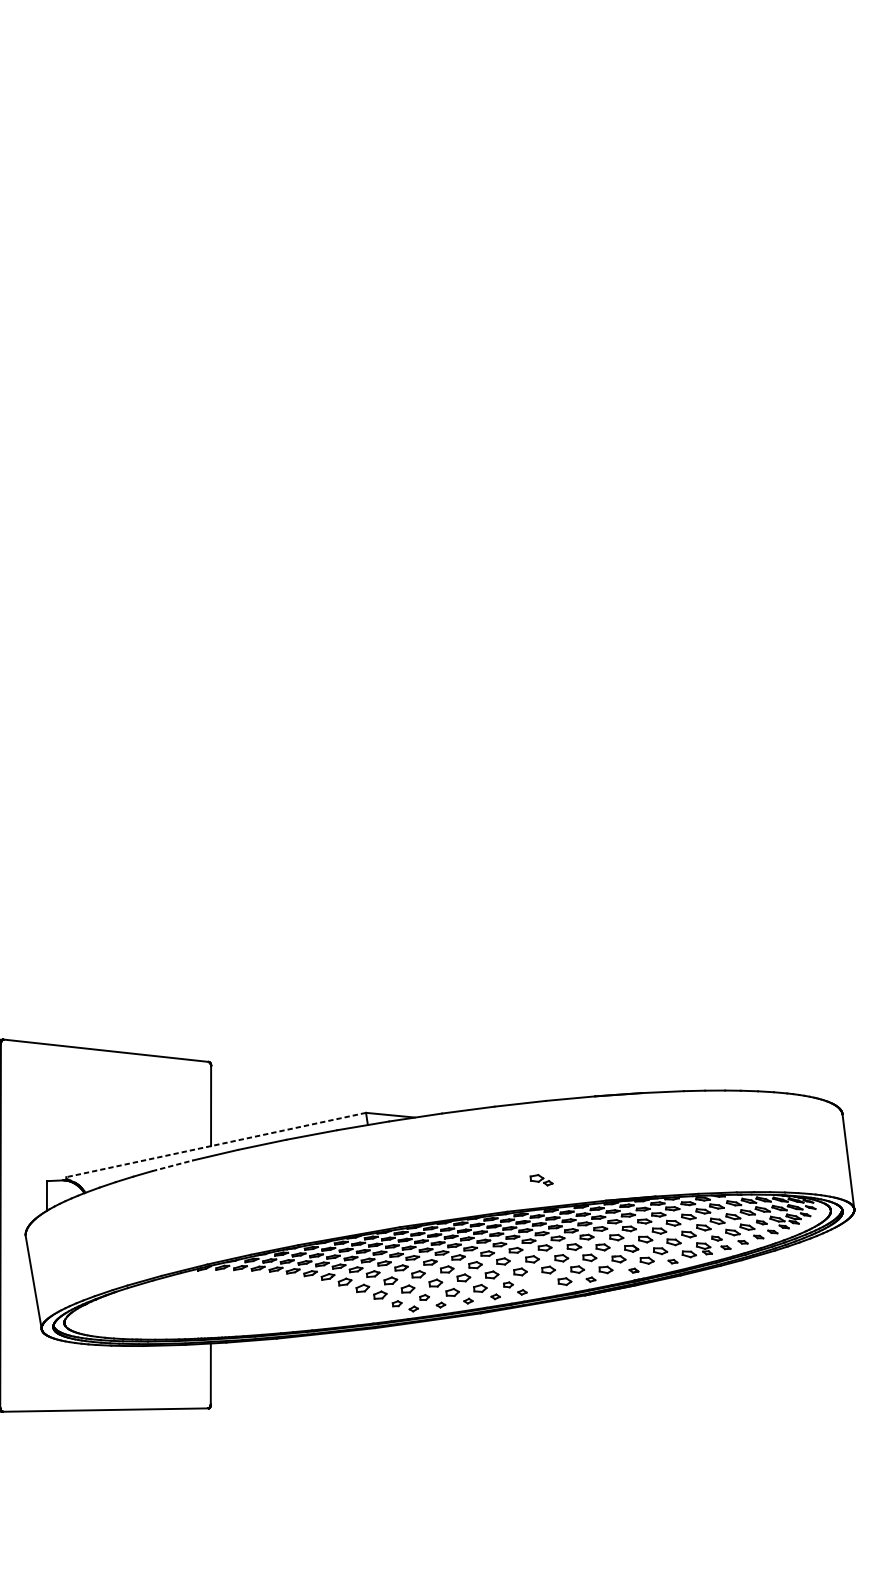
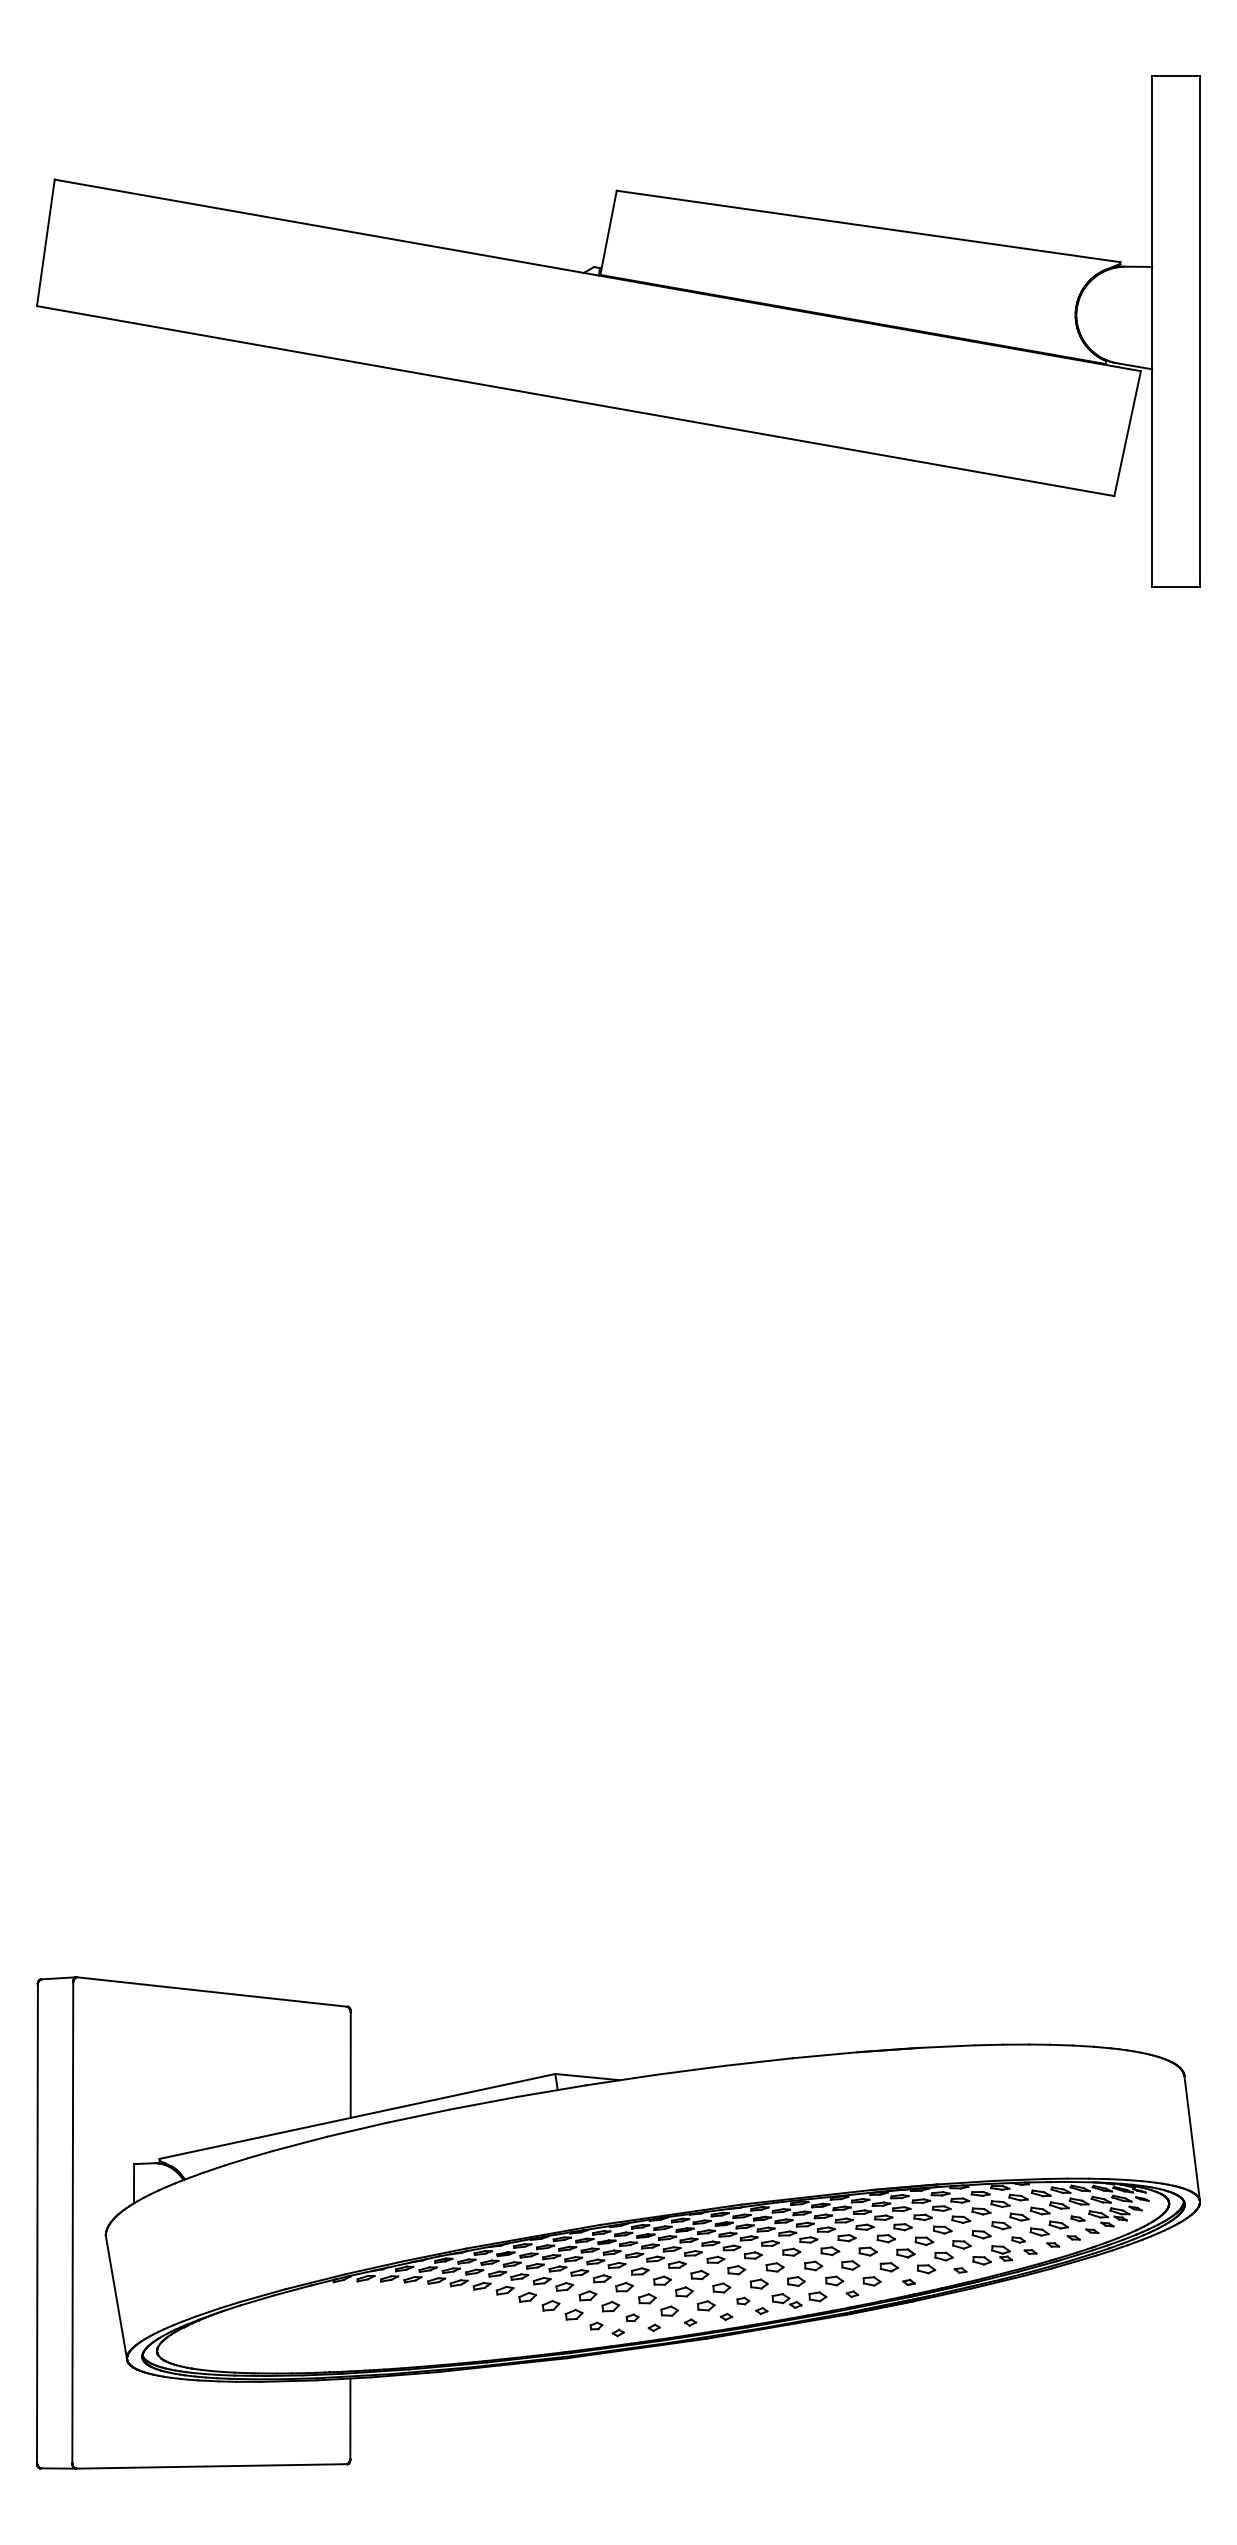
line: (215, 1145) -> (356, 2116), dashed -> solid
line: (172, 1165) -> (299, 2143), dashed -> solid
part: (541, 1179) -> (786, 2300), moved

